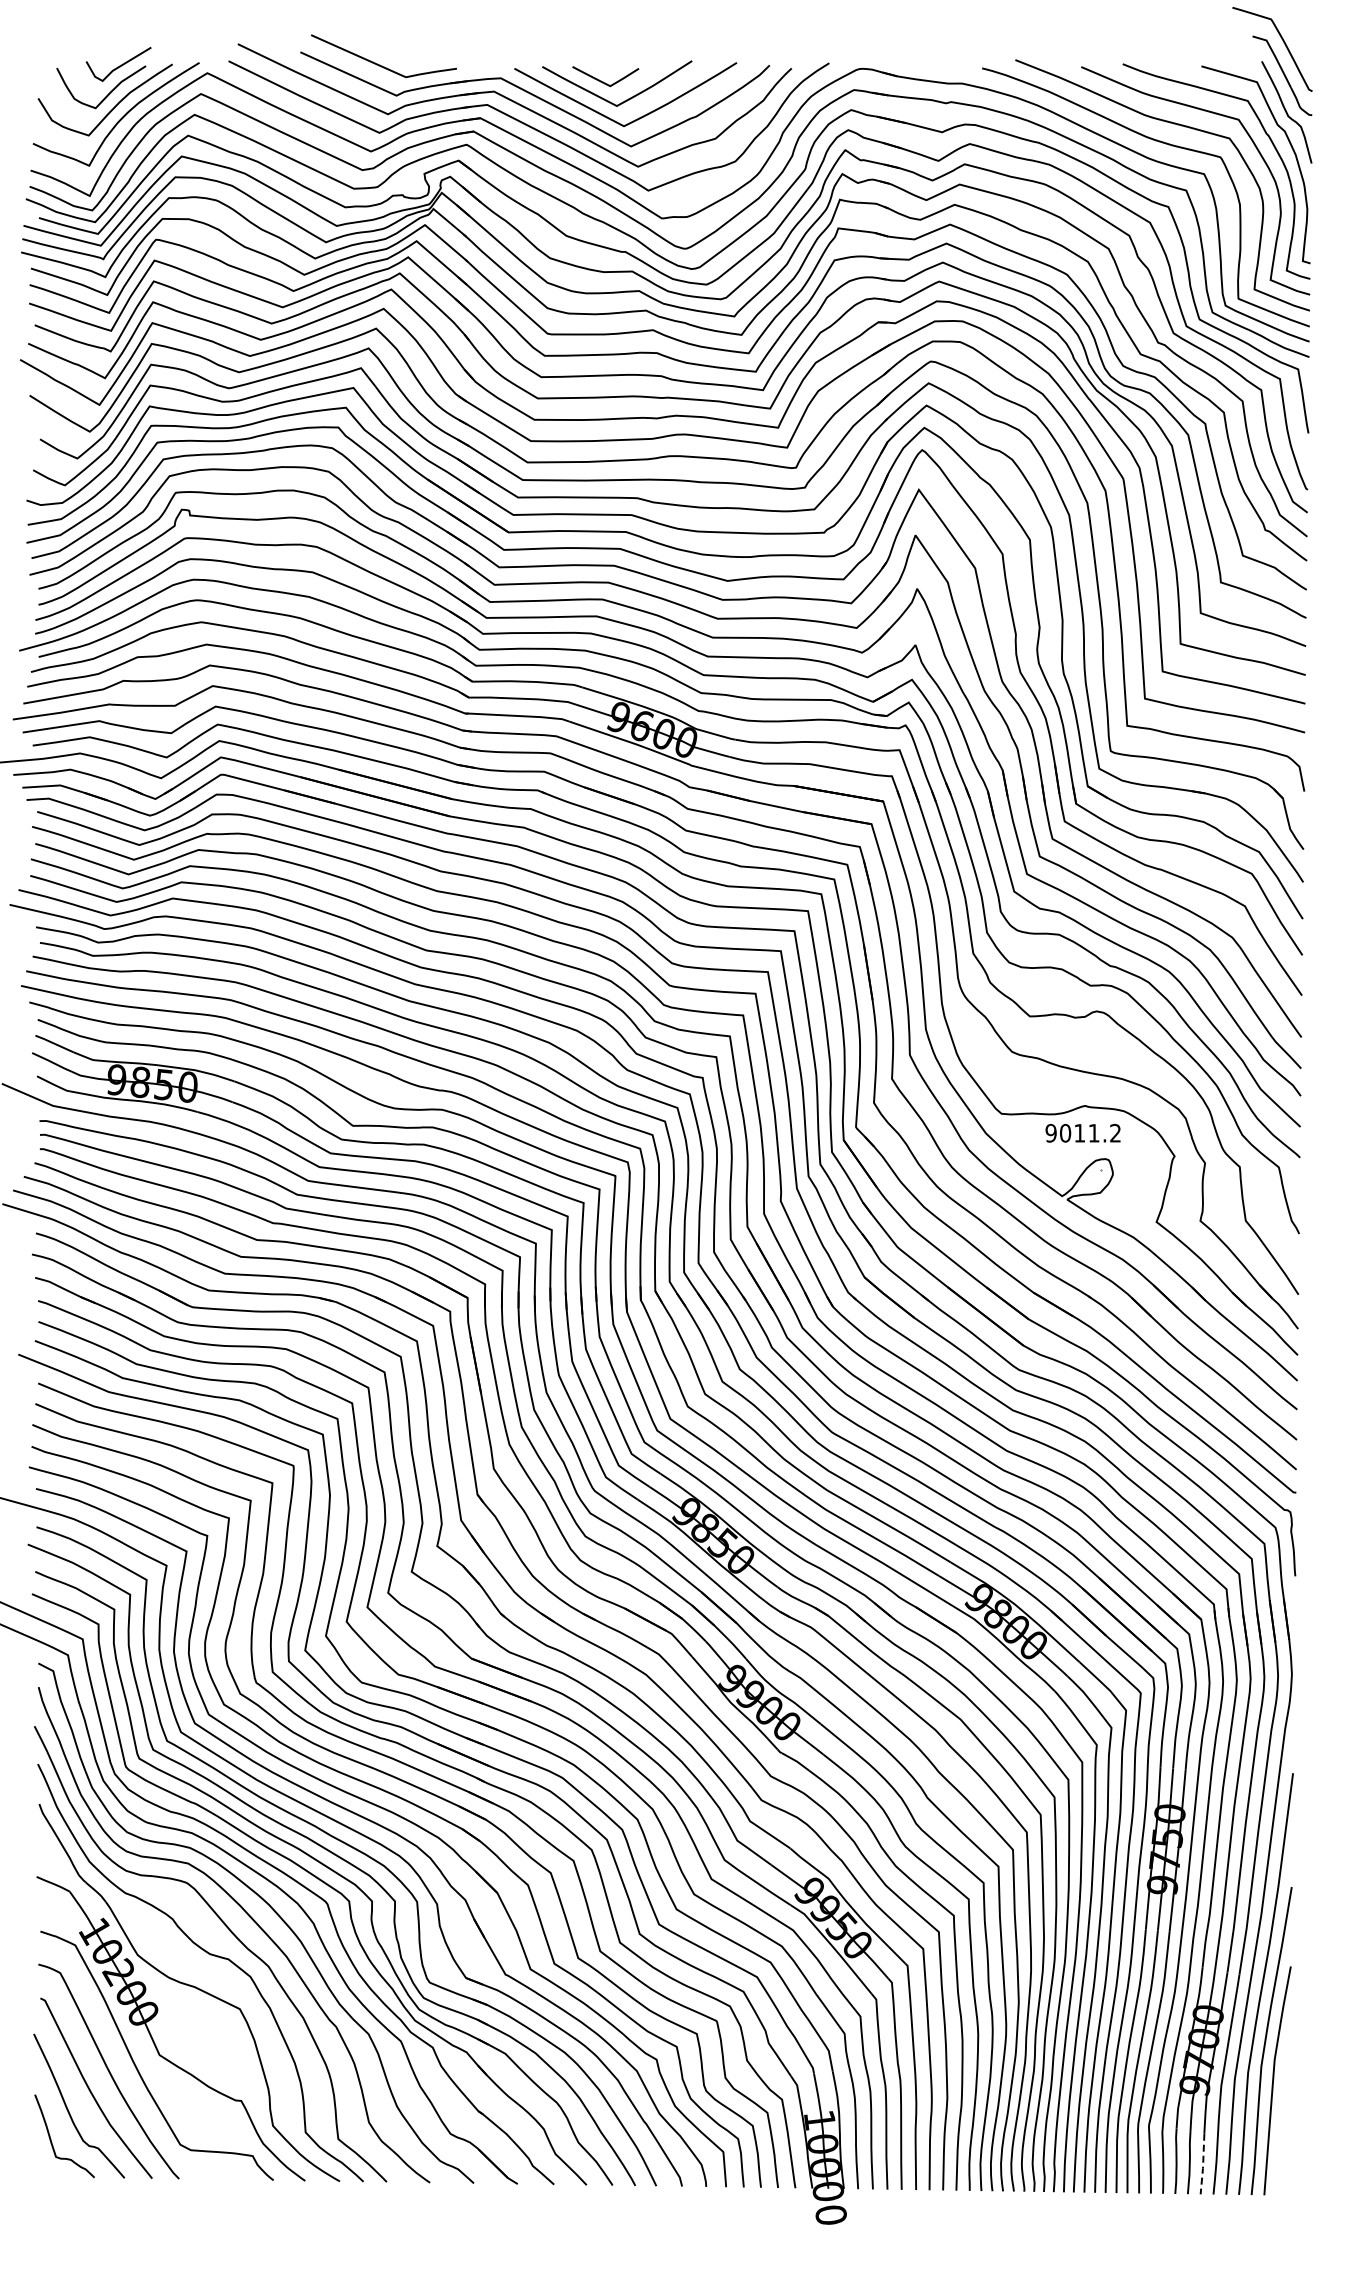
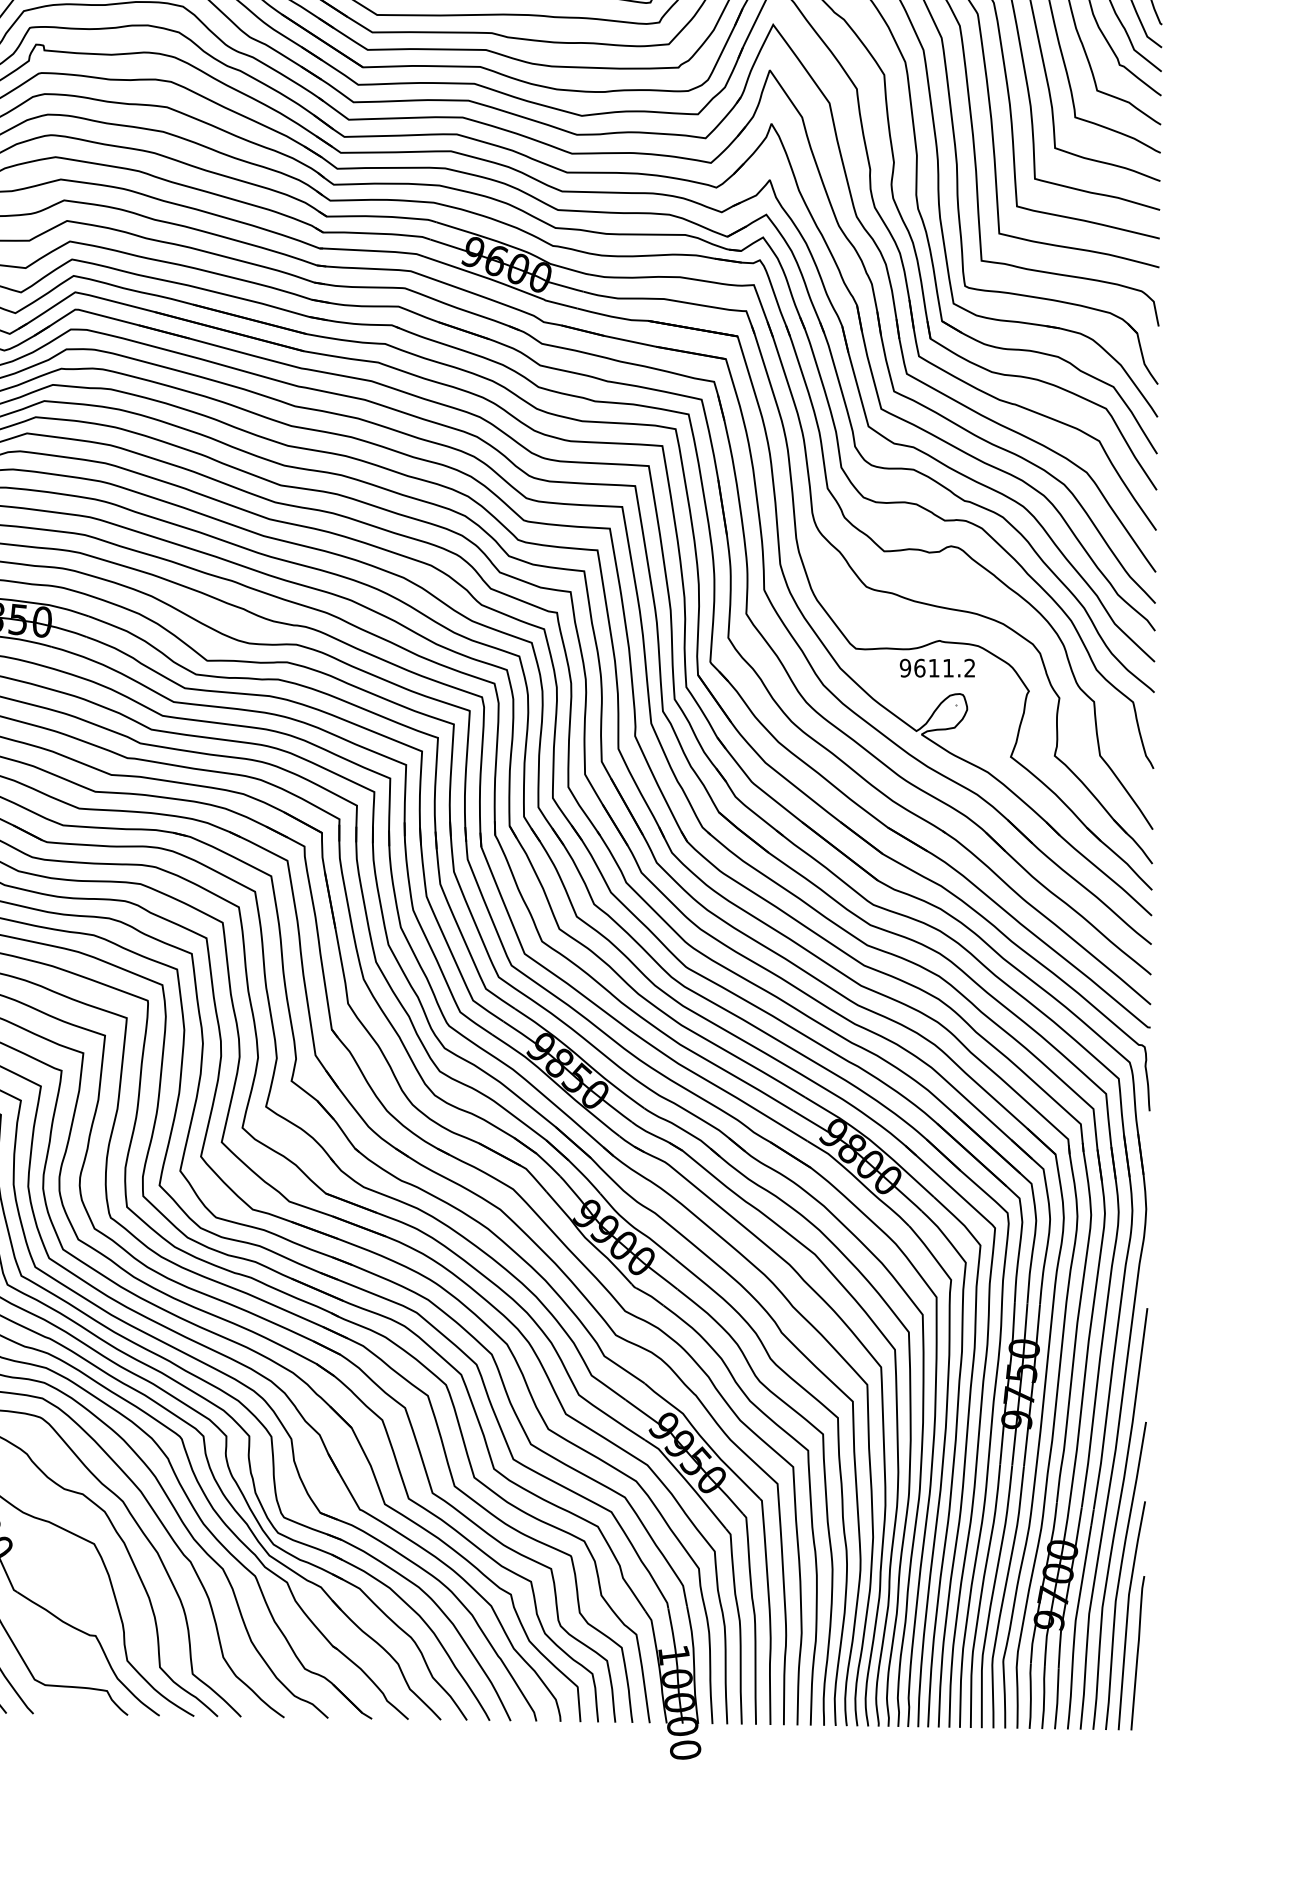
text: (1065, 1132) -> (919, 667), 9011.2 -> 9611.2
line: (1283, 2118) -> (1137, 1653), added
line: (1203, 2165) -> (1057, 1700), dashed -> solid

